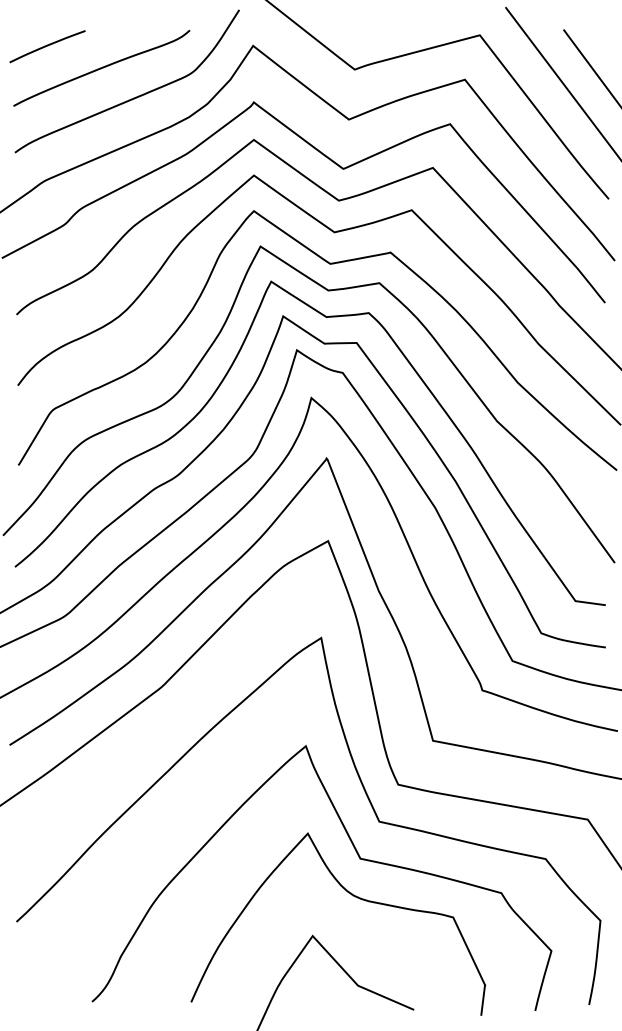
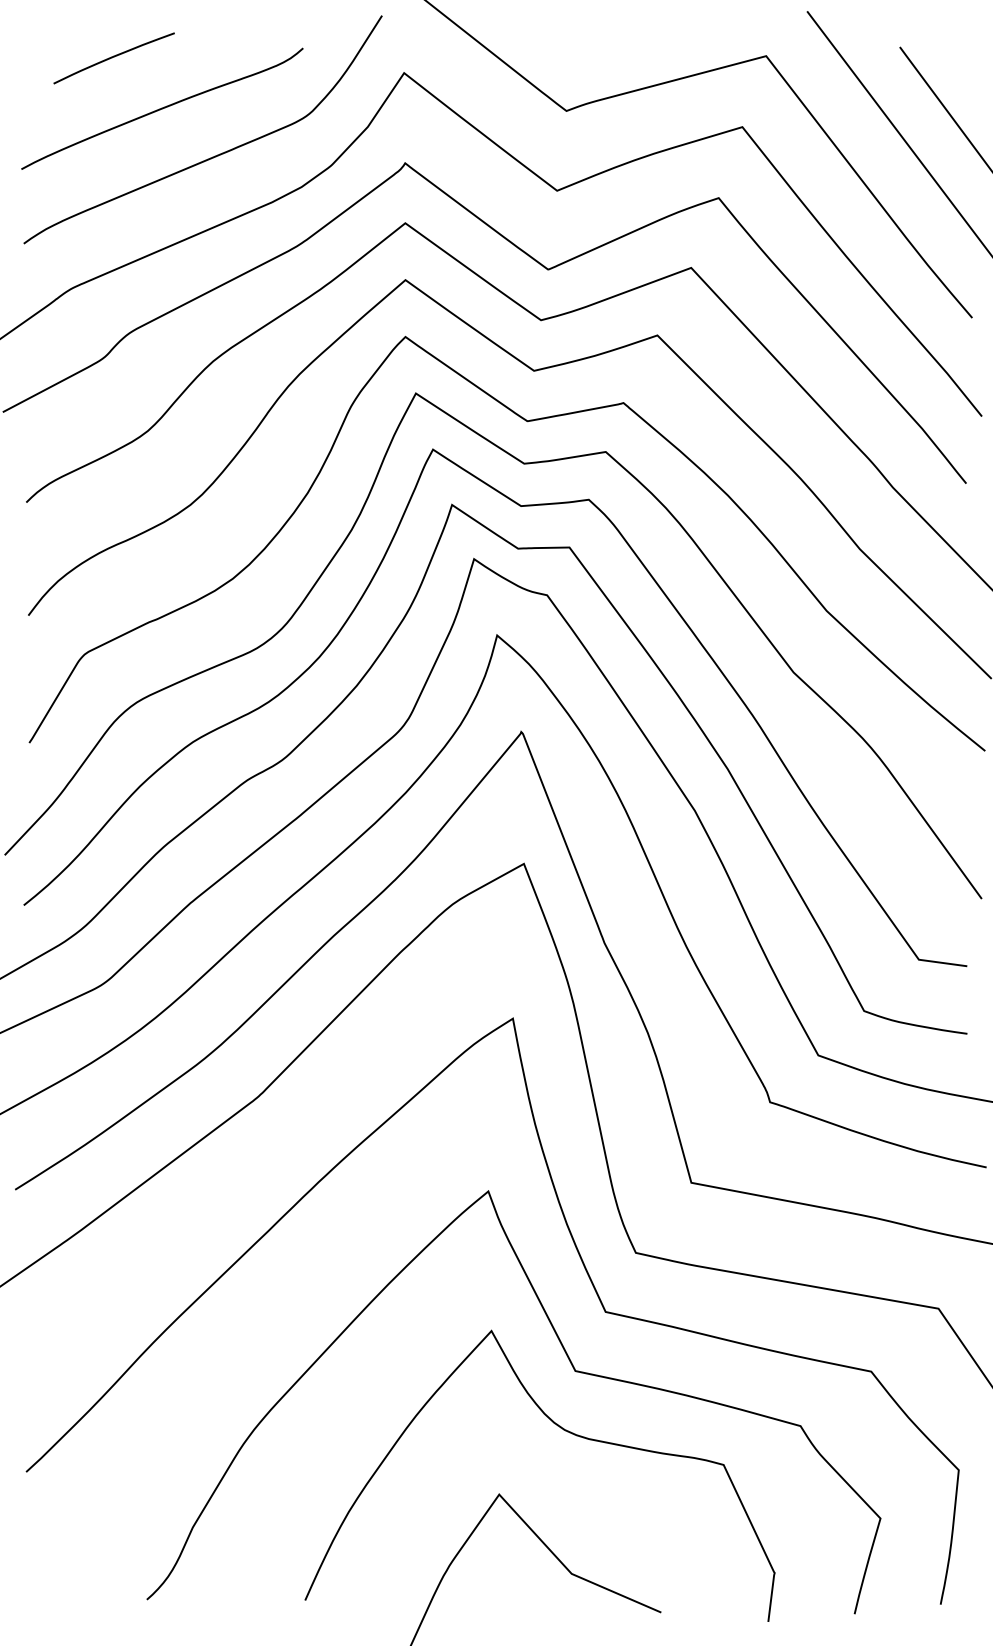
curve: (47, 46) -> (114, 58), moved

